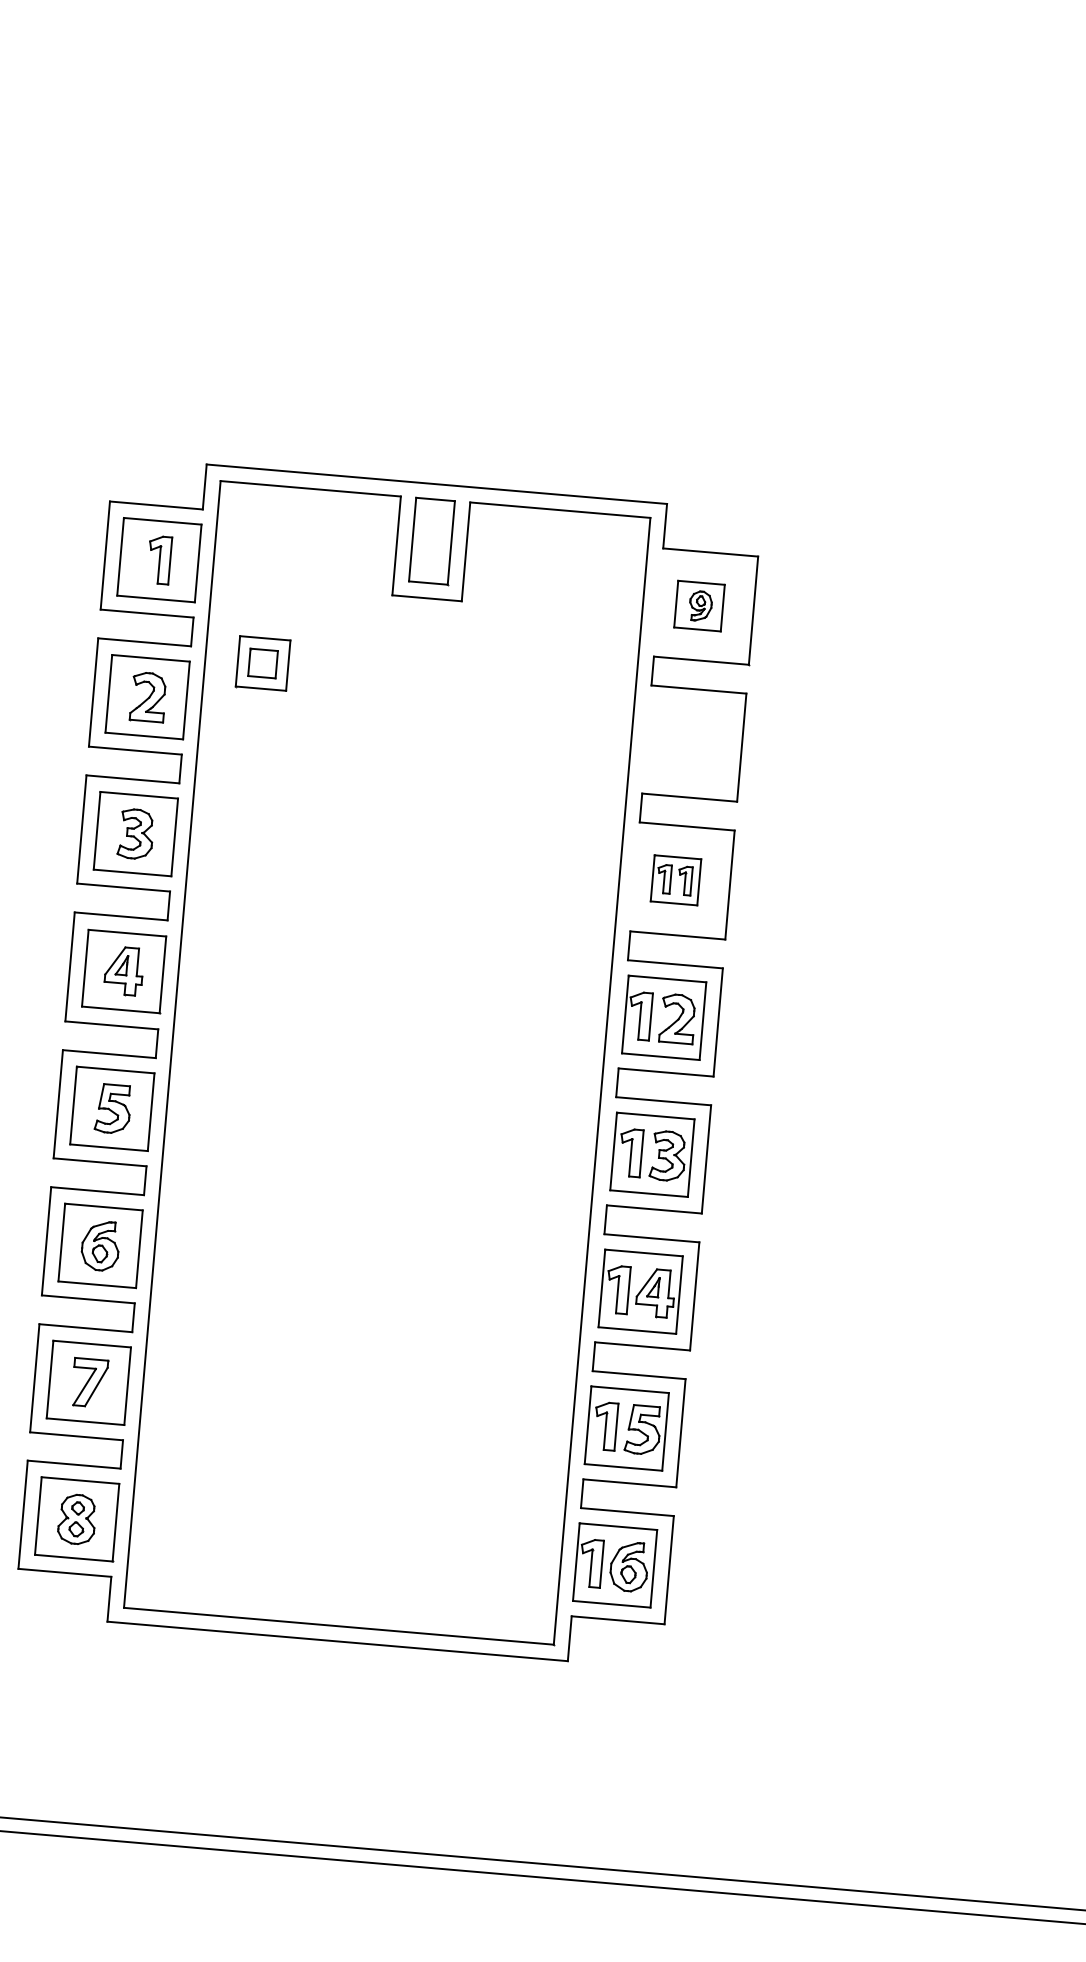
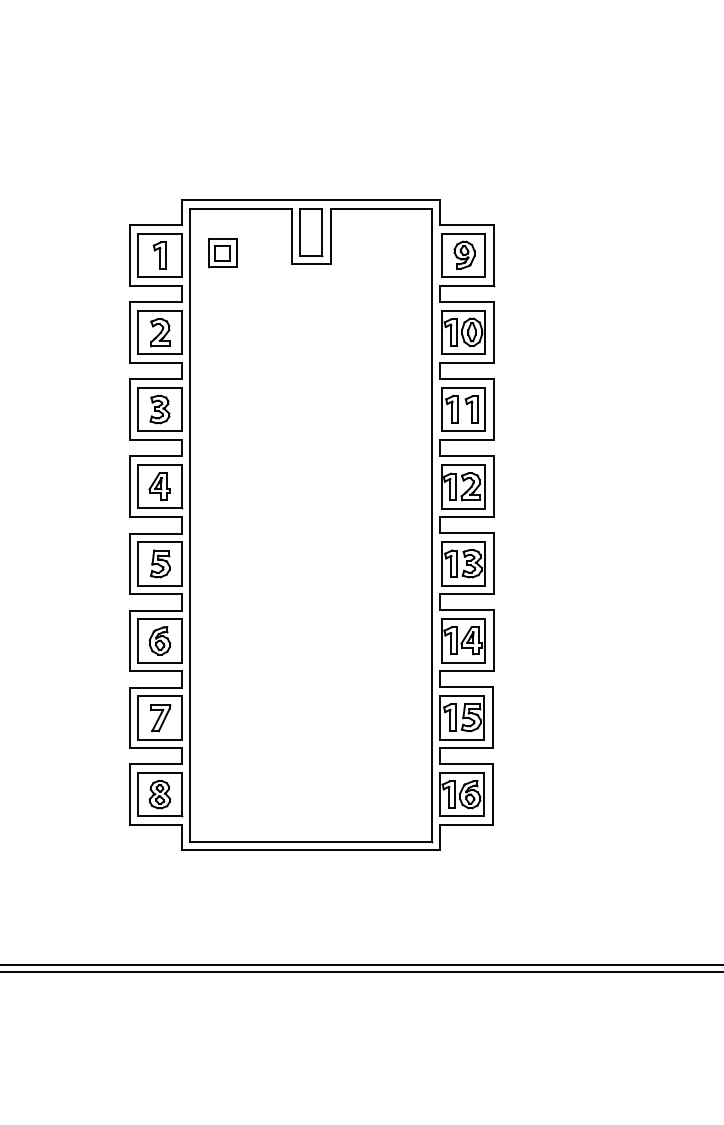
part: (699, 606) -> (463, 255), size x1.67
part: (262, 663) -> (222, 253), moved
part: (687, 743) -> (463, 332), added
part: (676, 880) -> (463, 409), size x1.67

